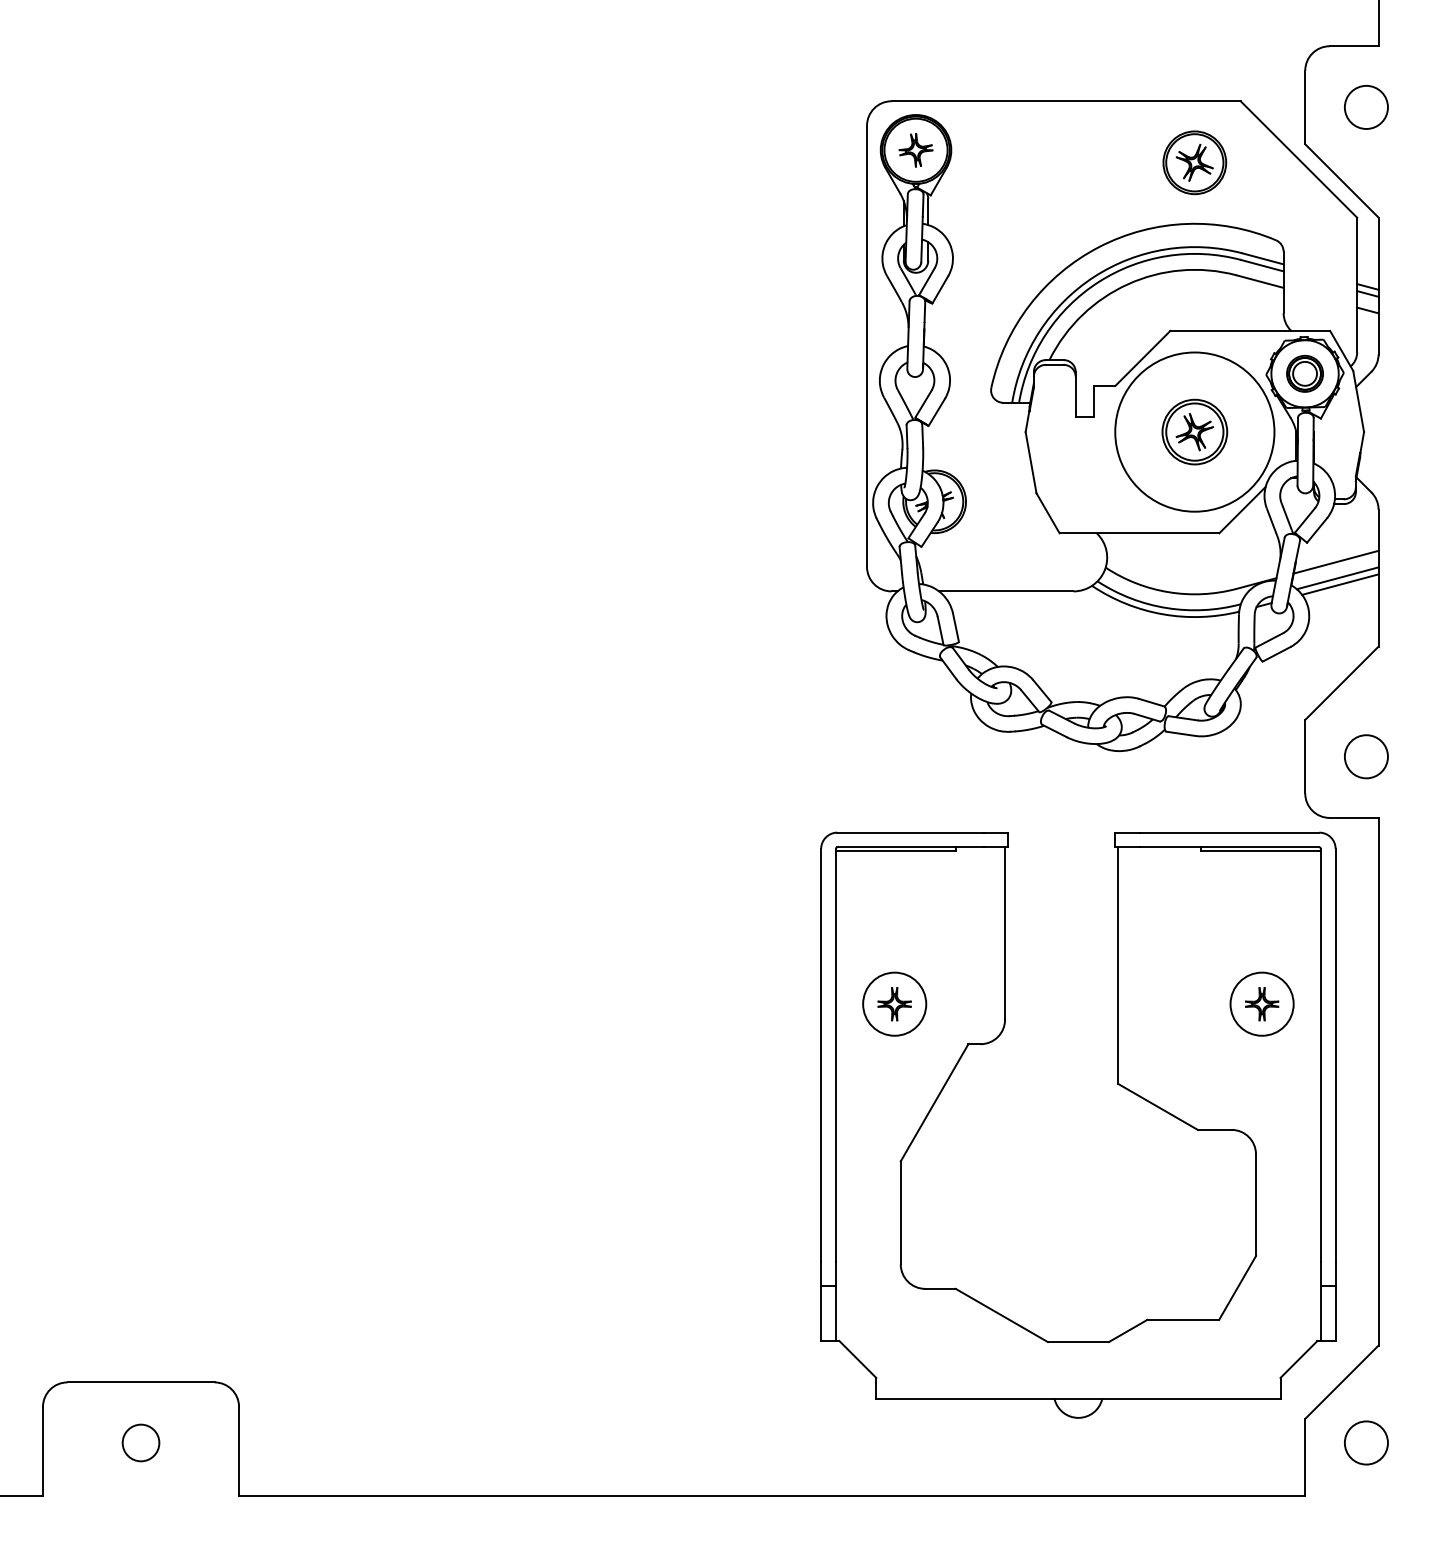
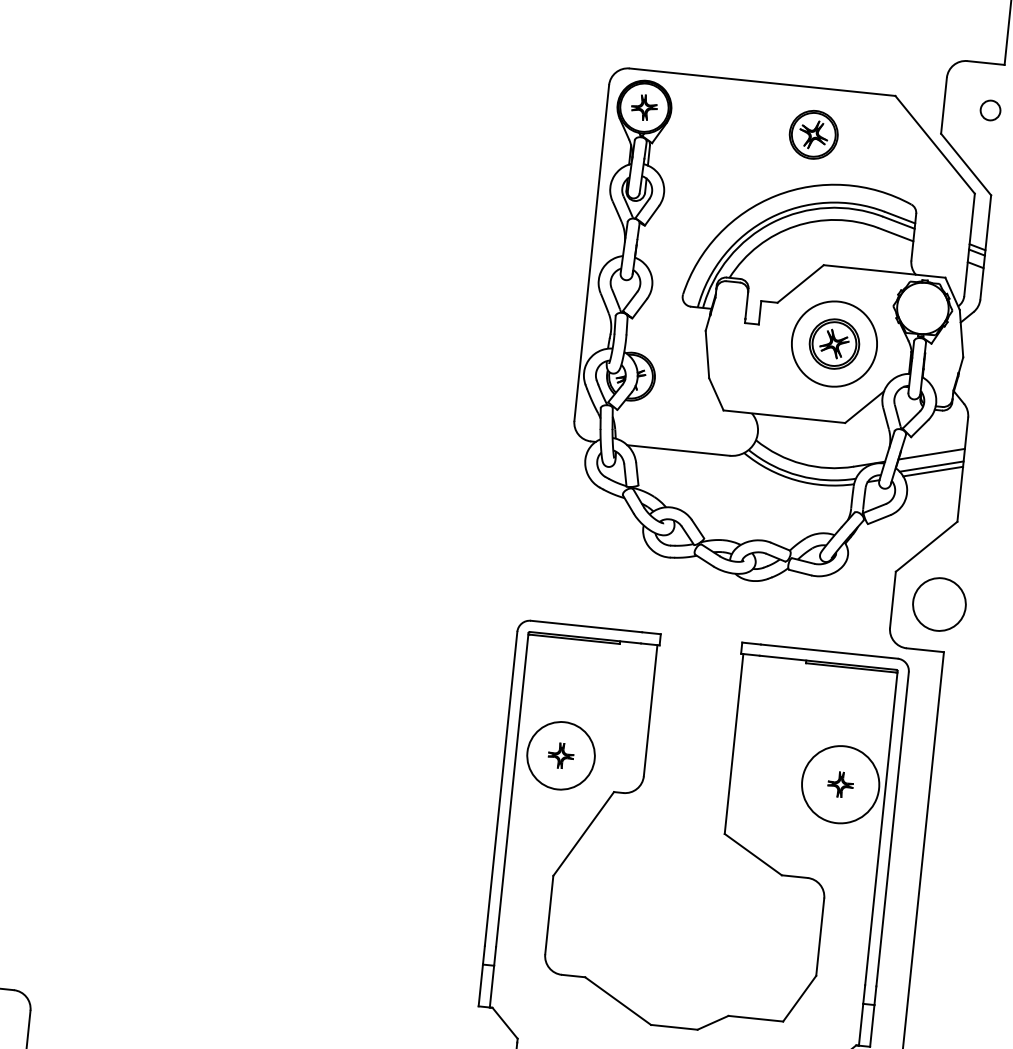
circle: (1365, 106) -> (989, 109), size x0.6
part: (1194, 162) -> (813, 134), moved
part: (1304, 373) -> (922, 308), removed
circle: (1194, 431) -> (834, 343), size x0.7
circle: (1366, 756) -> (939, 604), size x1.6
circle: (894, 1003) -> (560, 755), size x1.4
circle: (1261, 1003) -> (840, 784), size x1.6

